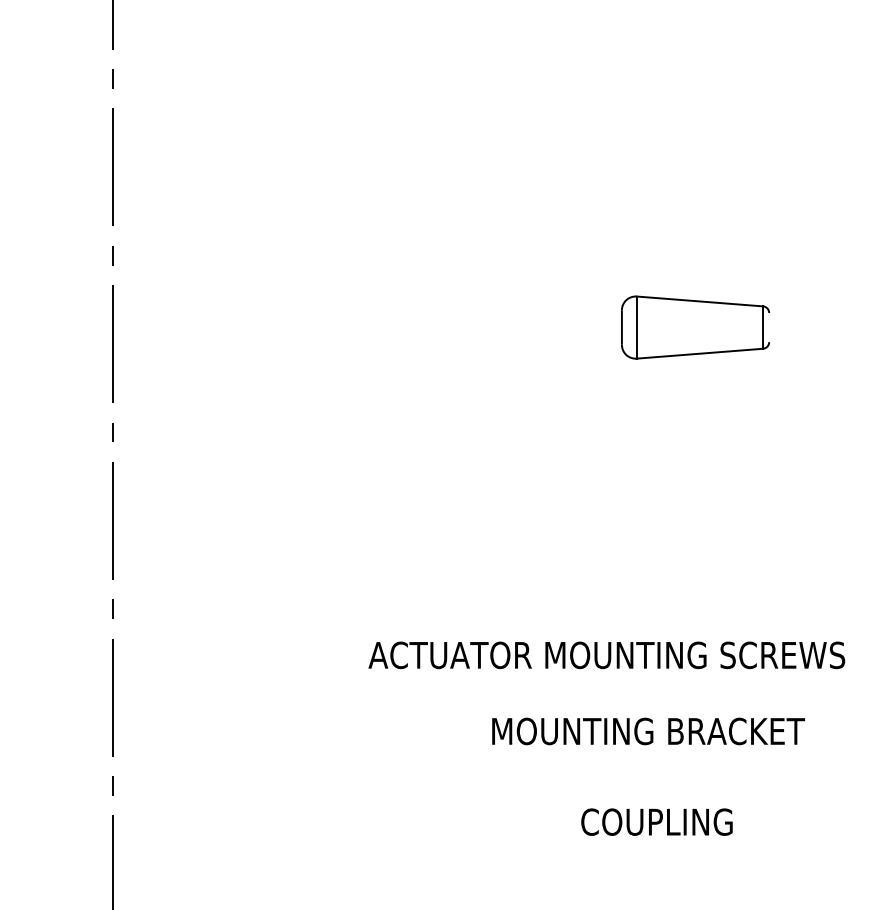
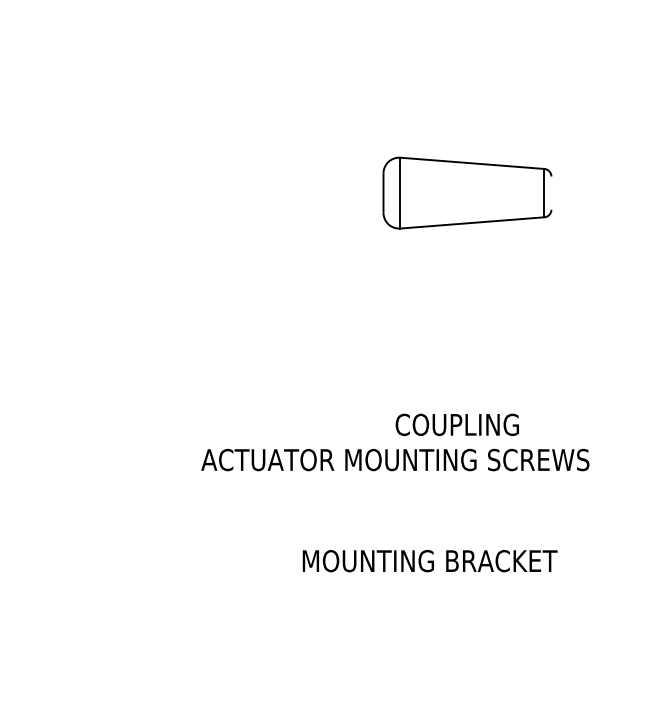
part: (695, 327) -> (467, 193), size x1.4
text: (648, 731) -> (430, 561), moved
text: (656, 821) -> (456, 424), moved

